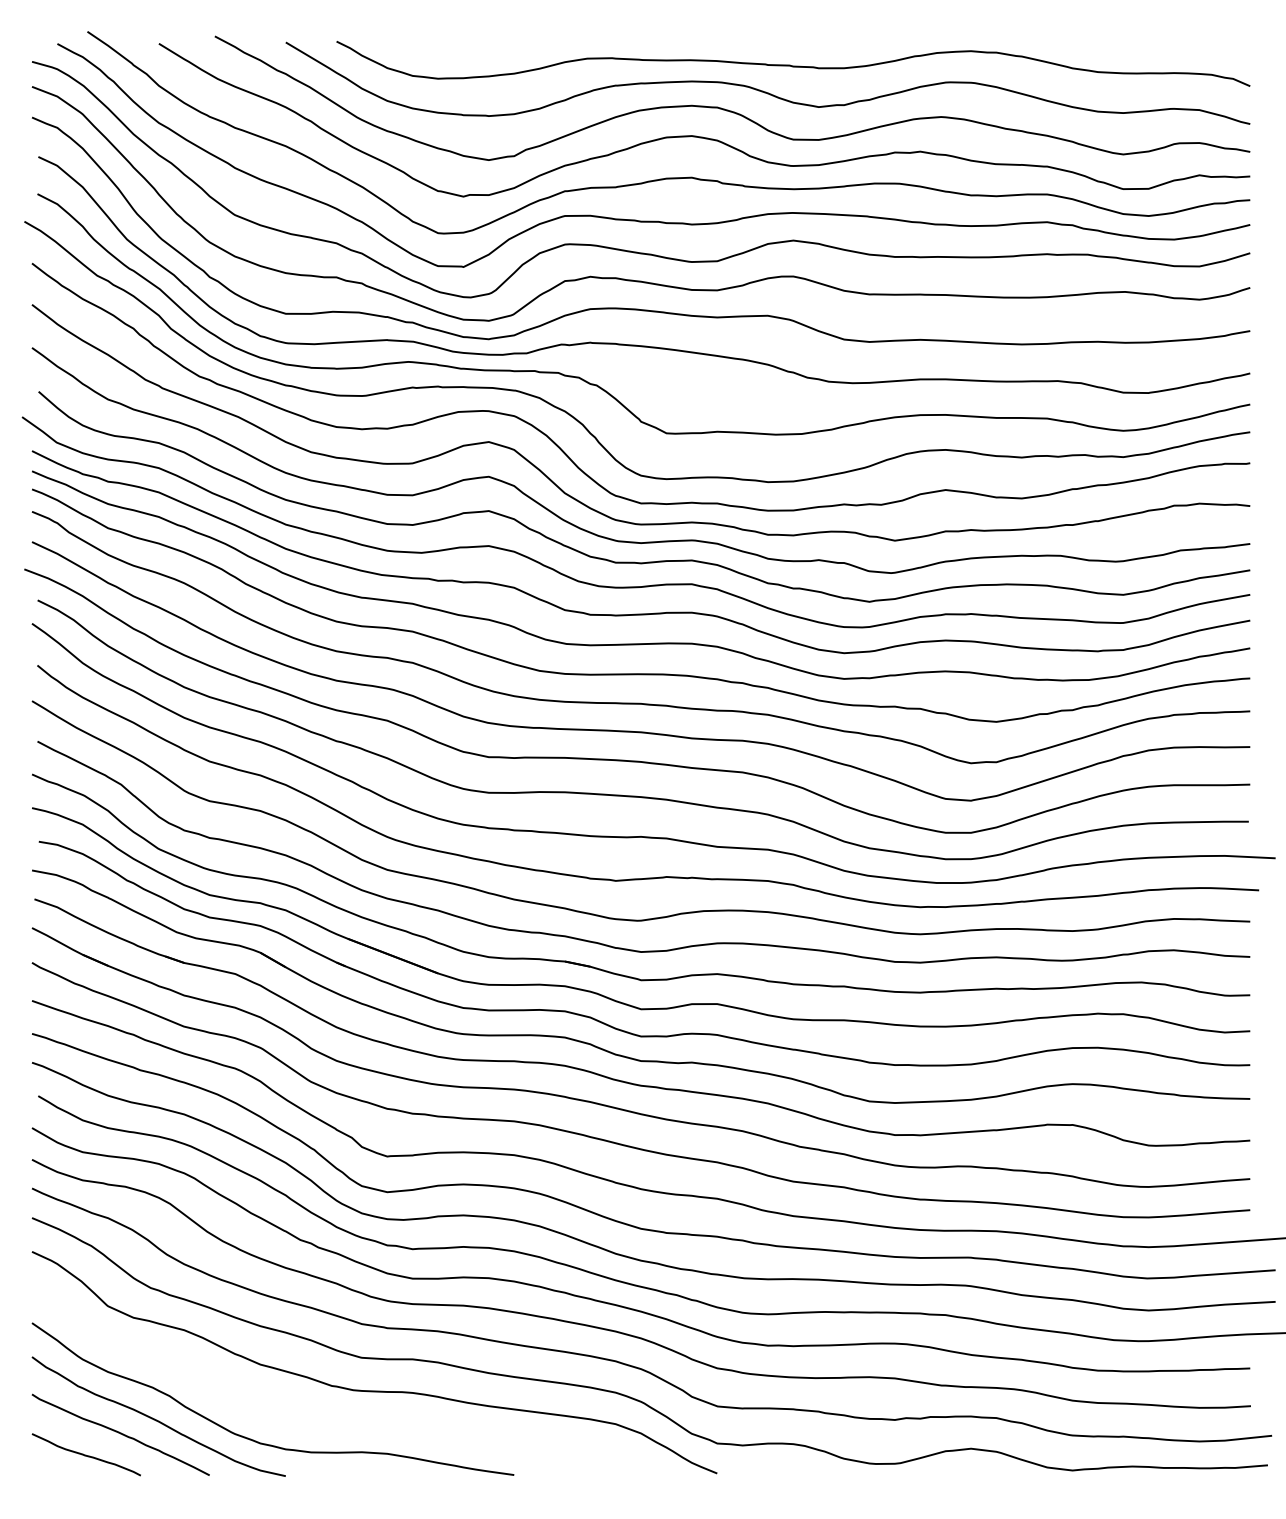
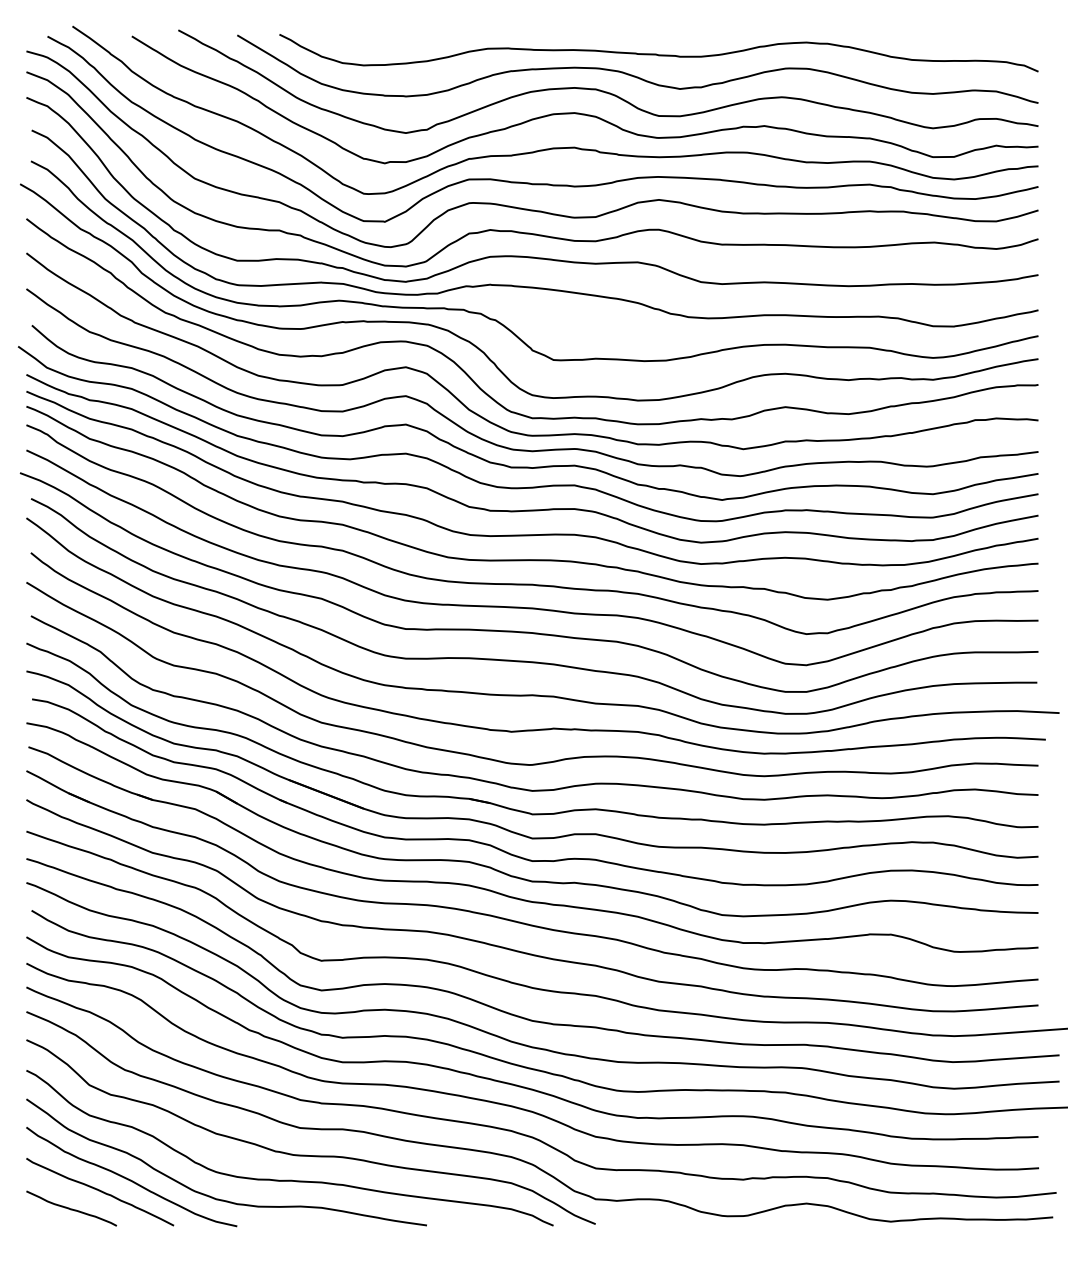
curve: (348, 1419) -> (289, 1179), added

